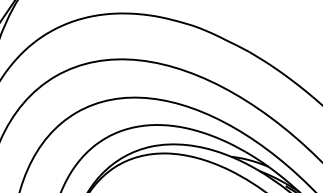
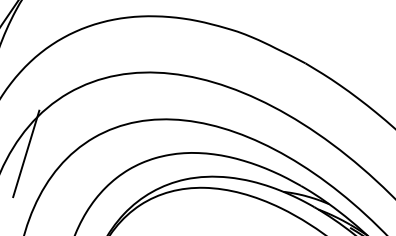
line: (21, 125) -> (26, 153), added

